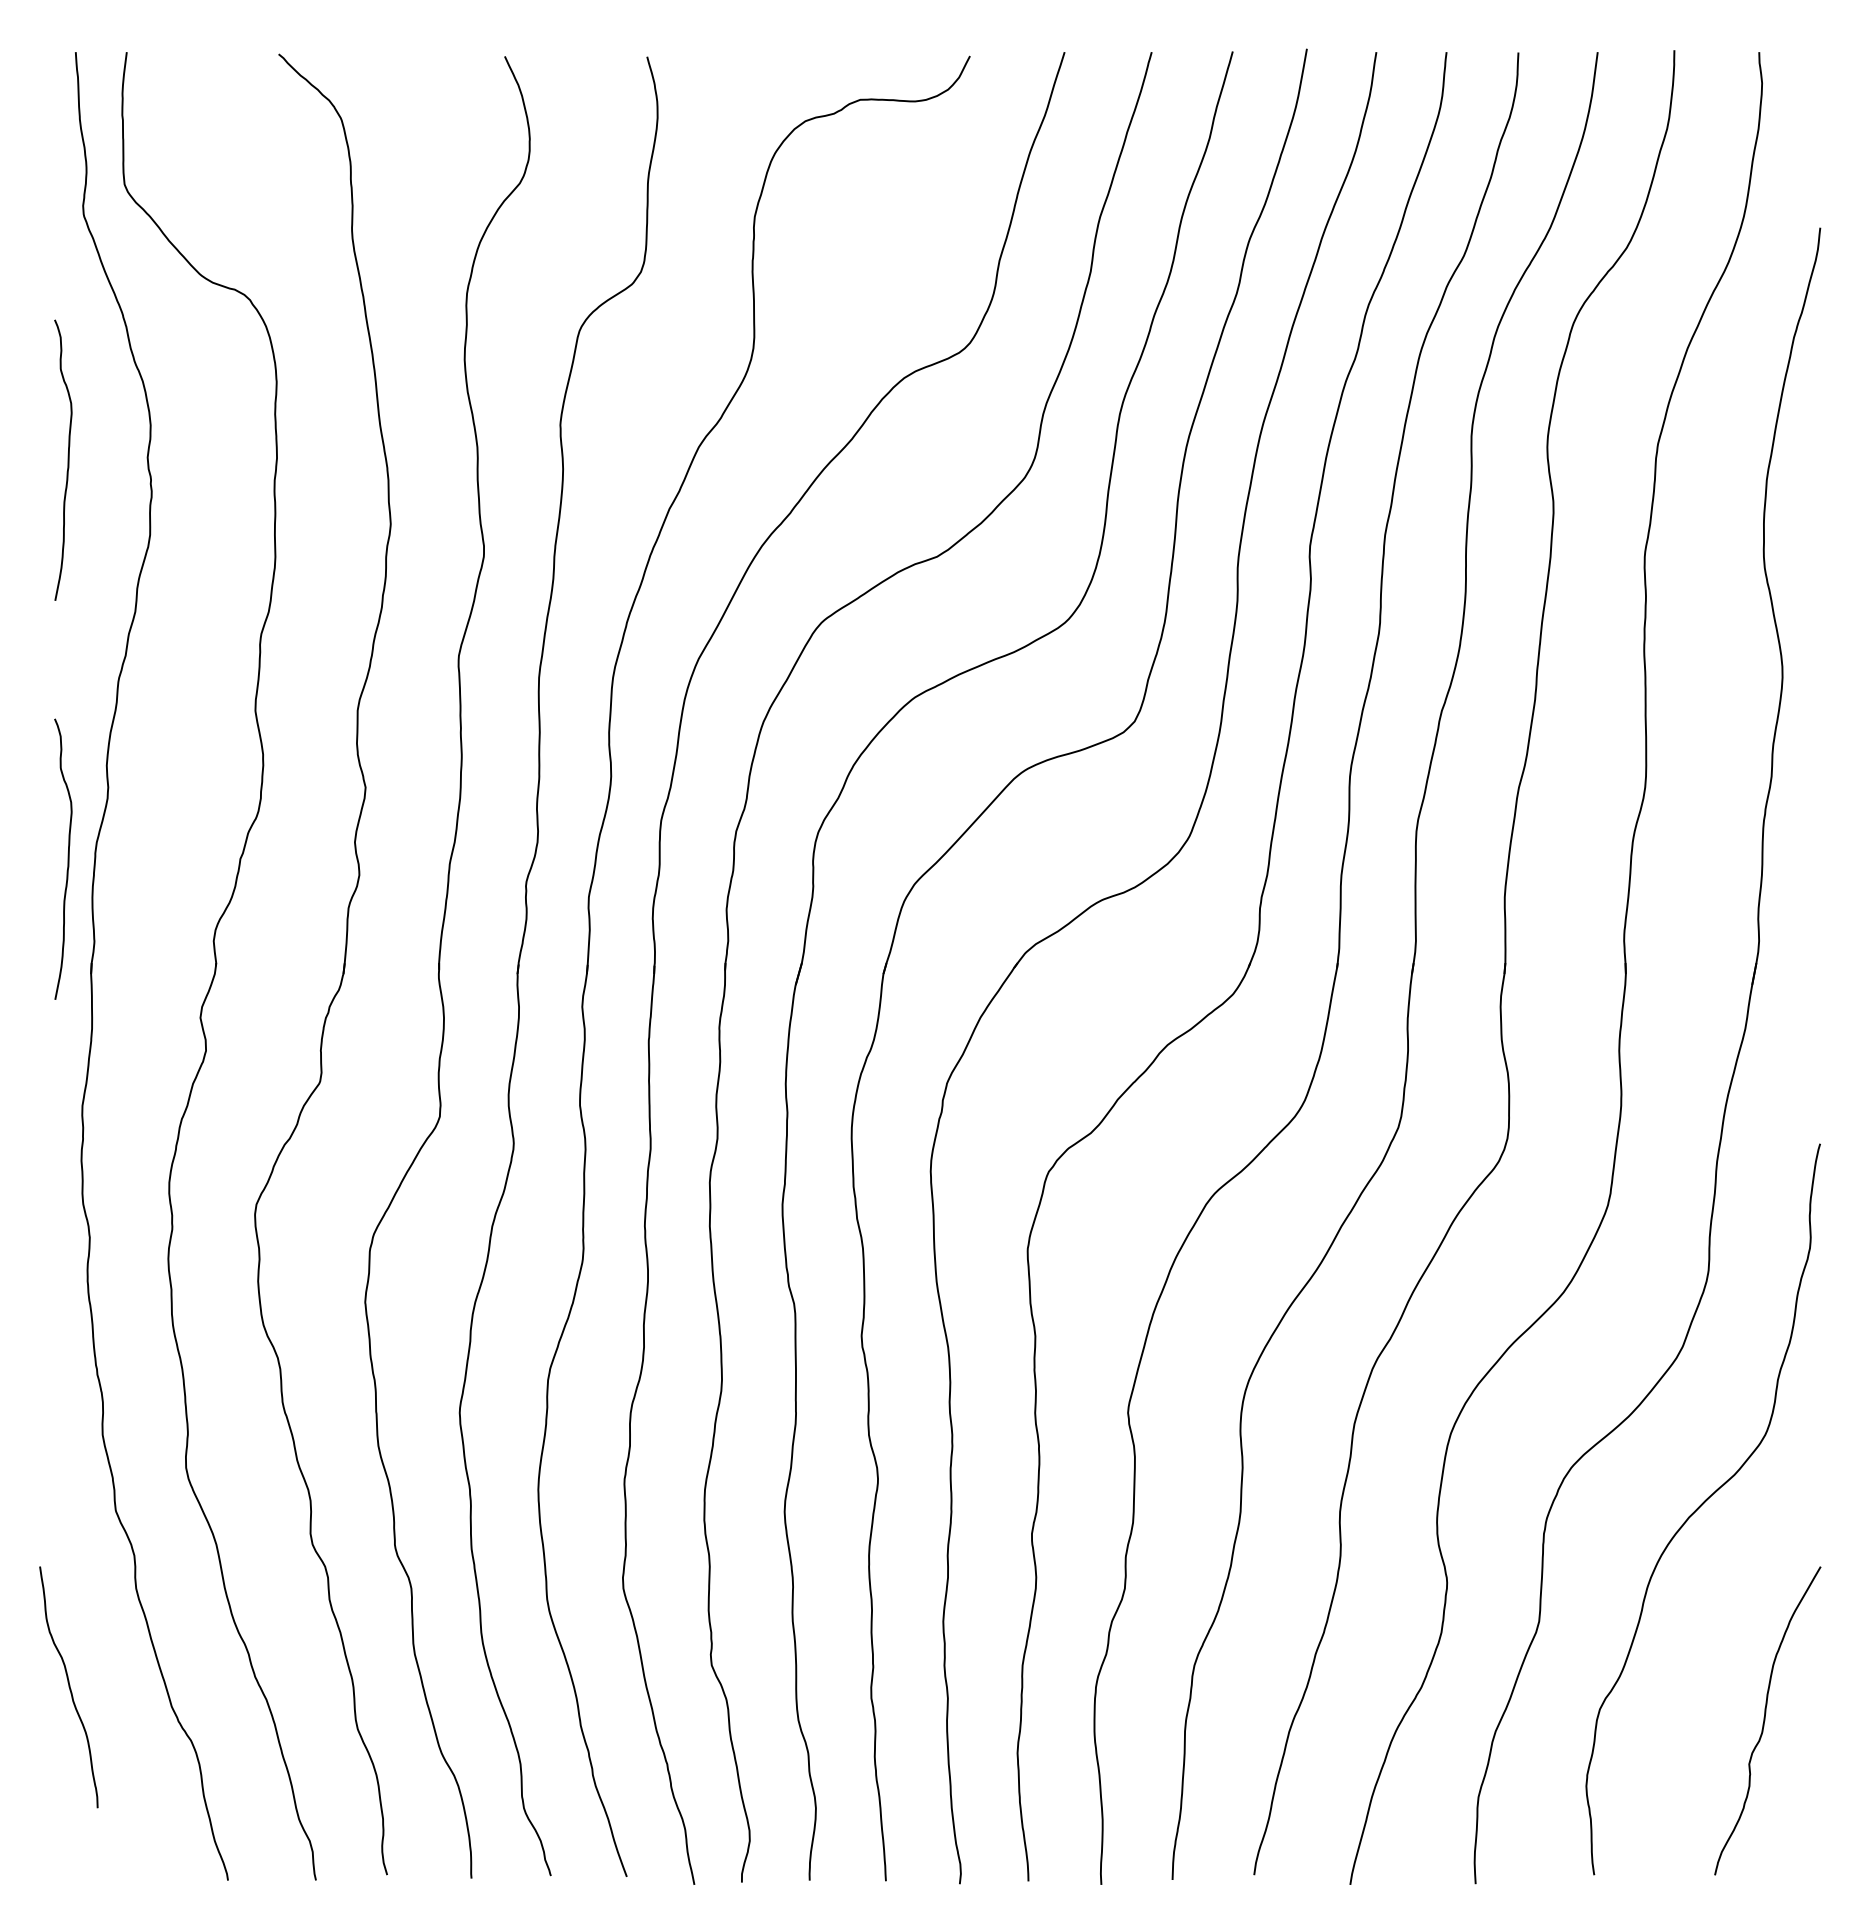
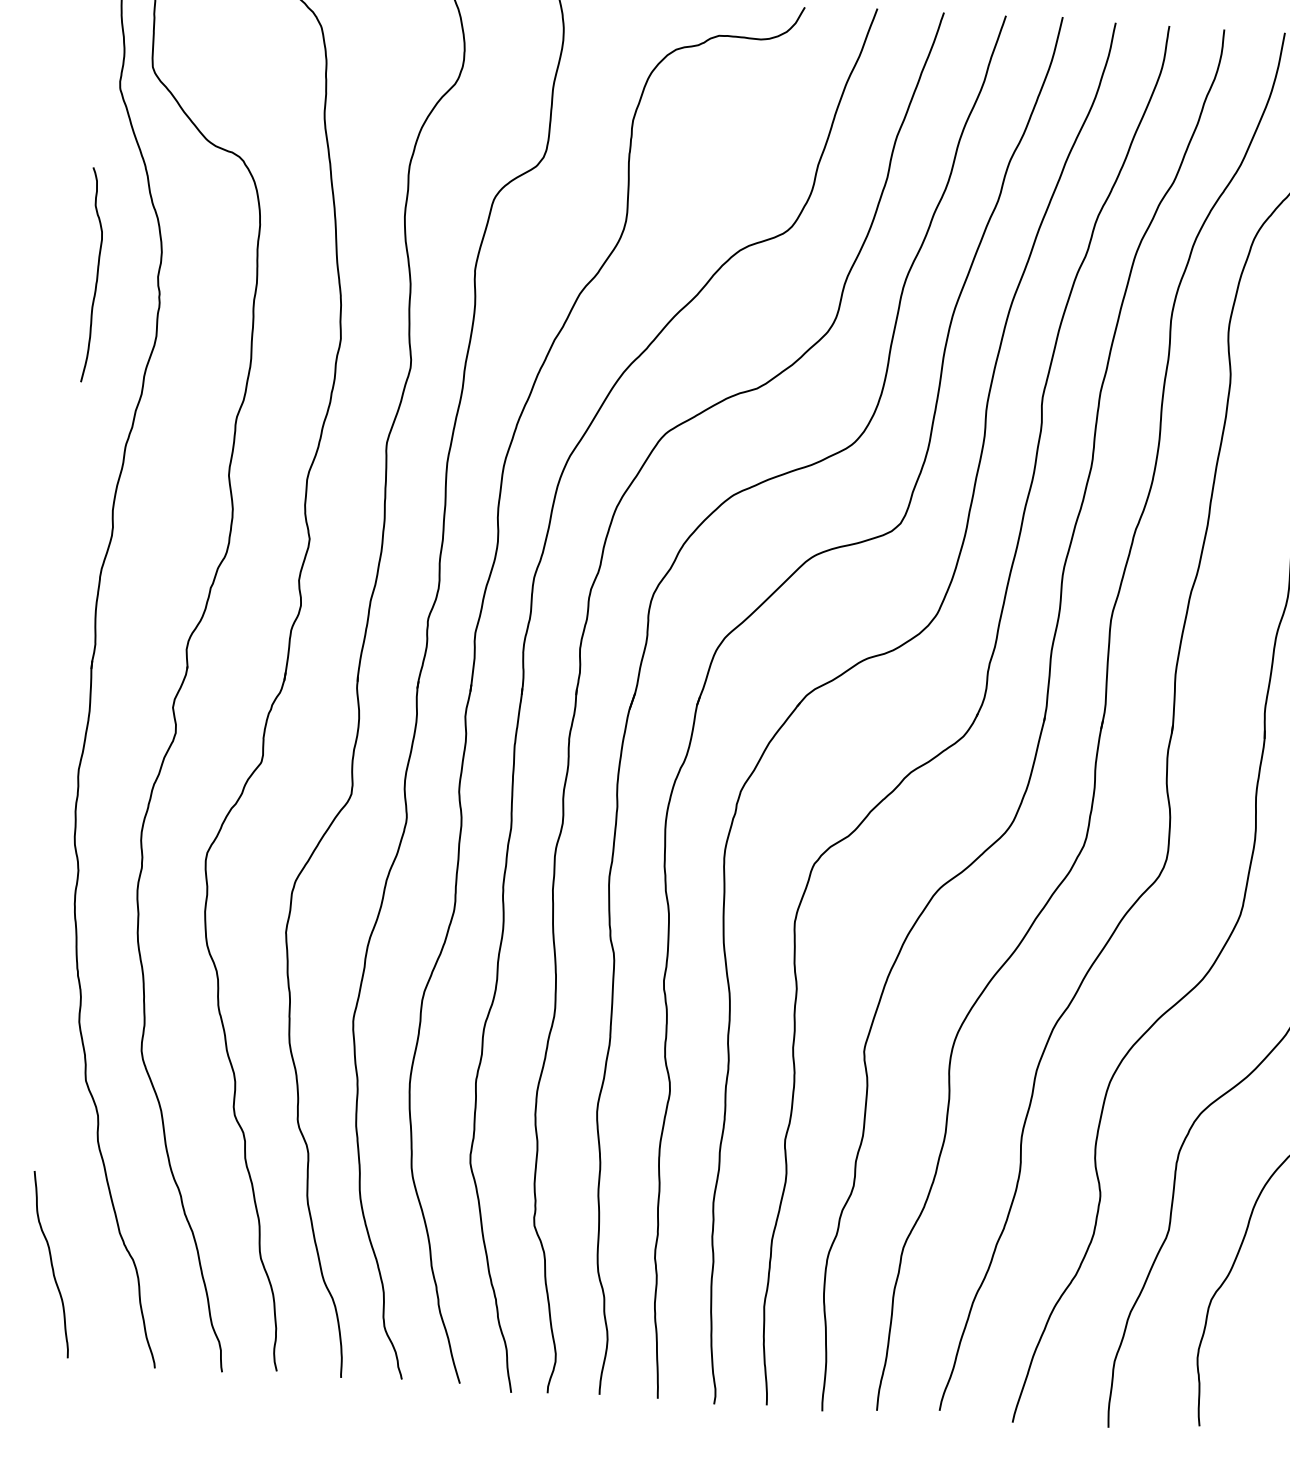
curve: (67, 858) -> (78, 579), removed
curve: (68, 1687) -> (50, 1264), moved

